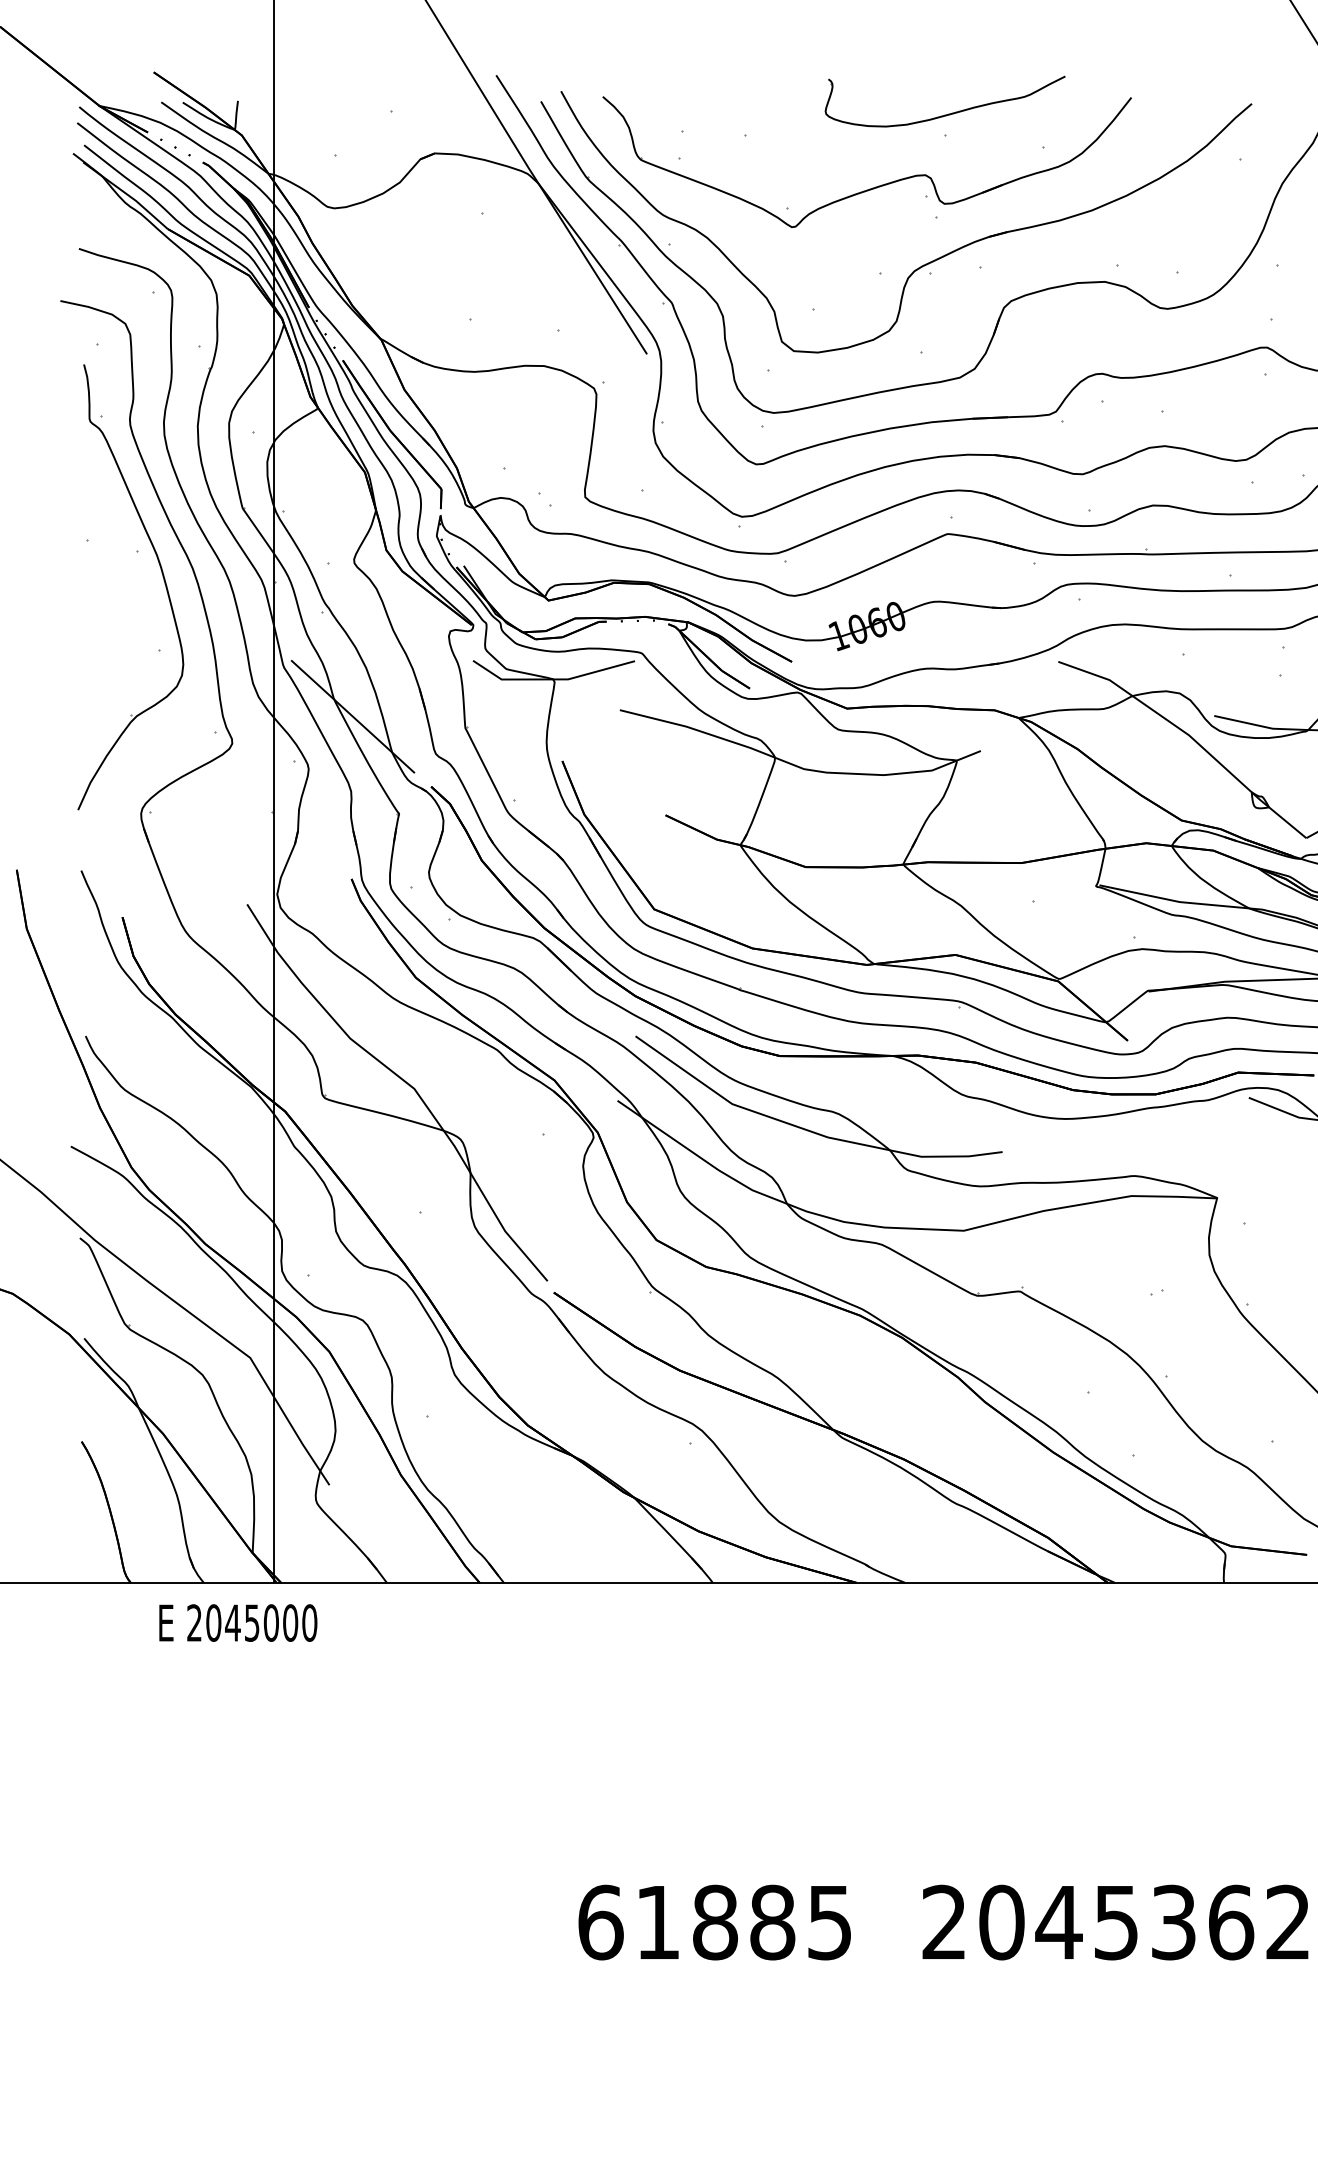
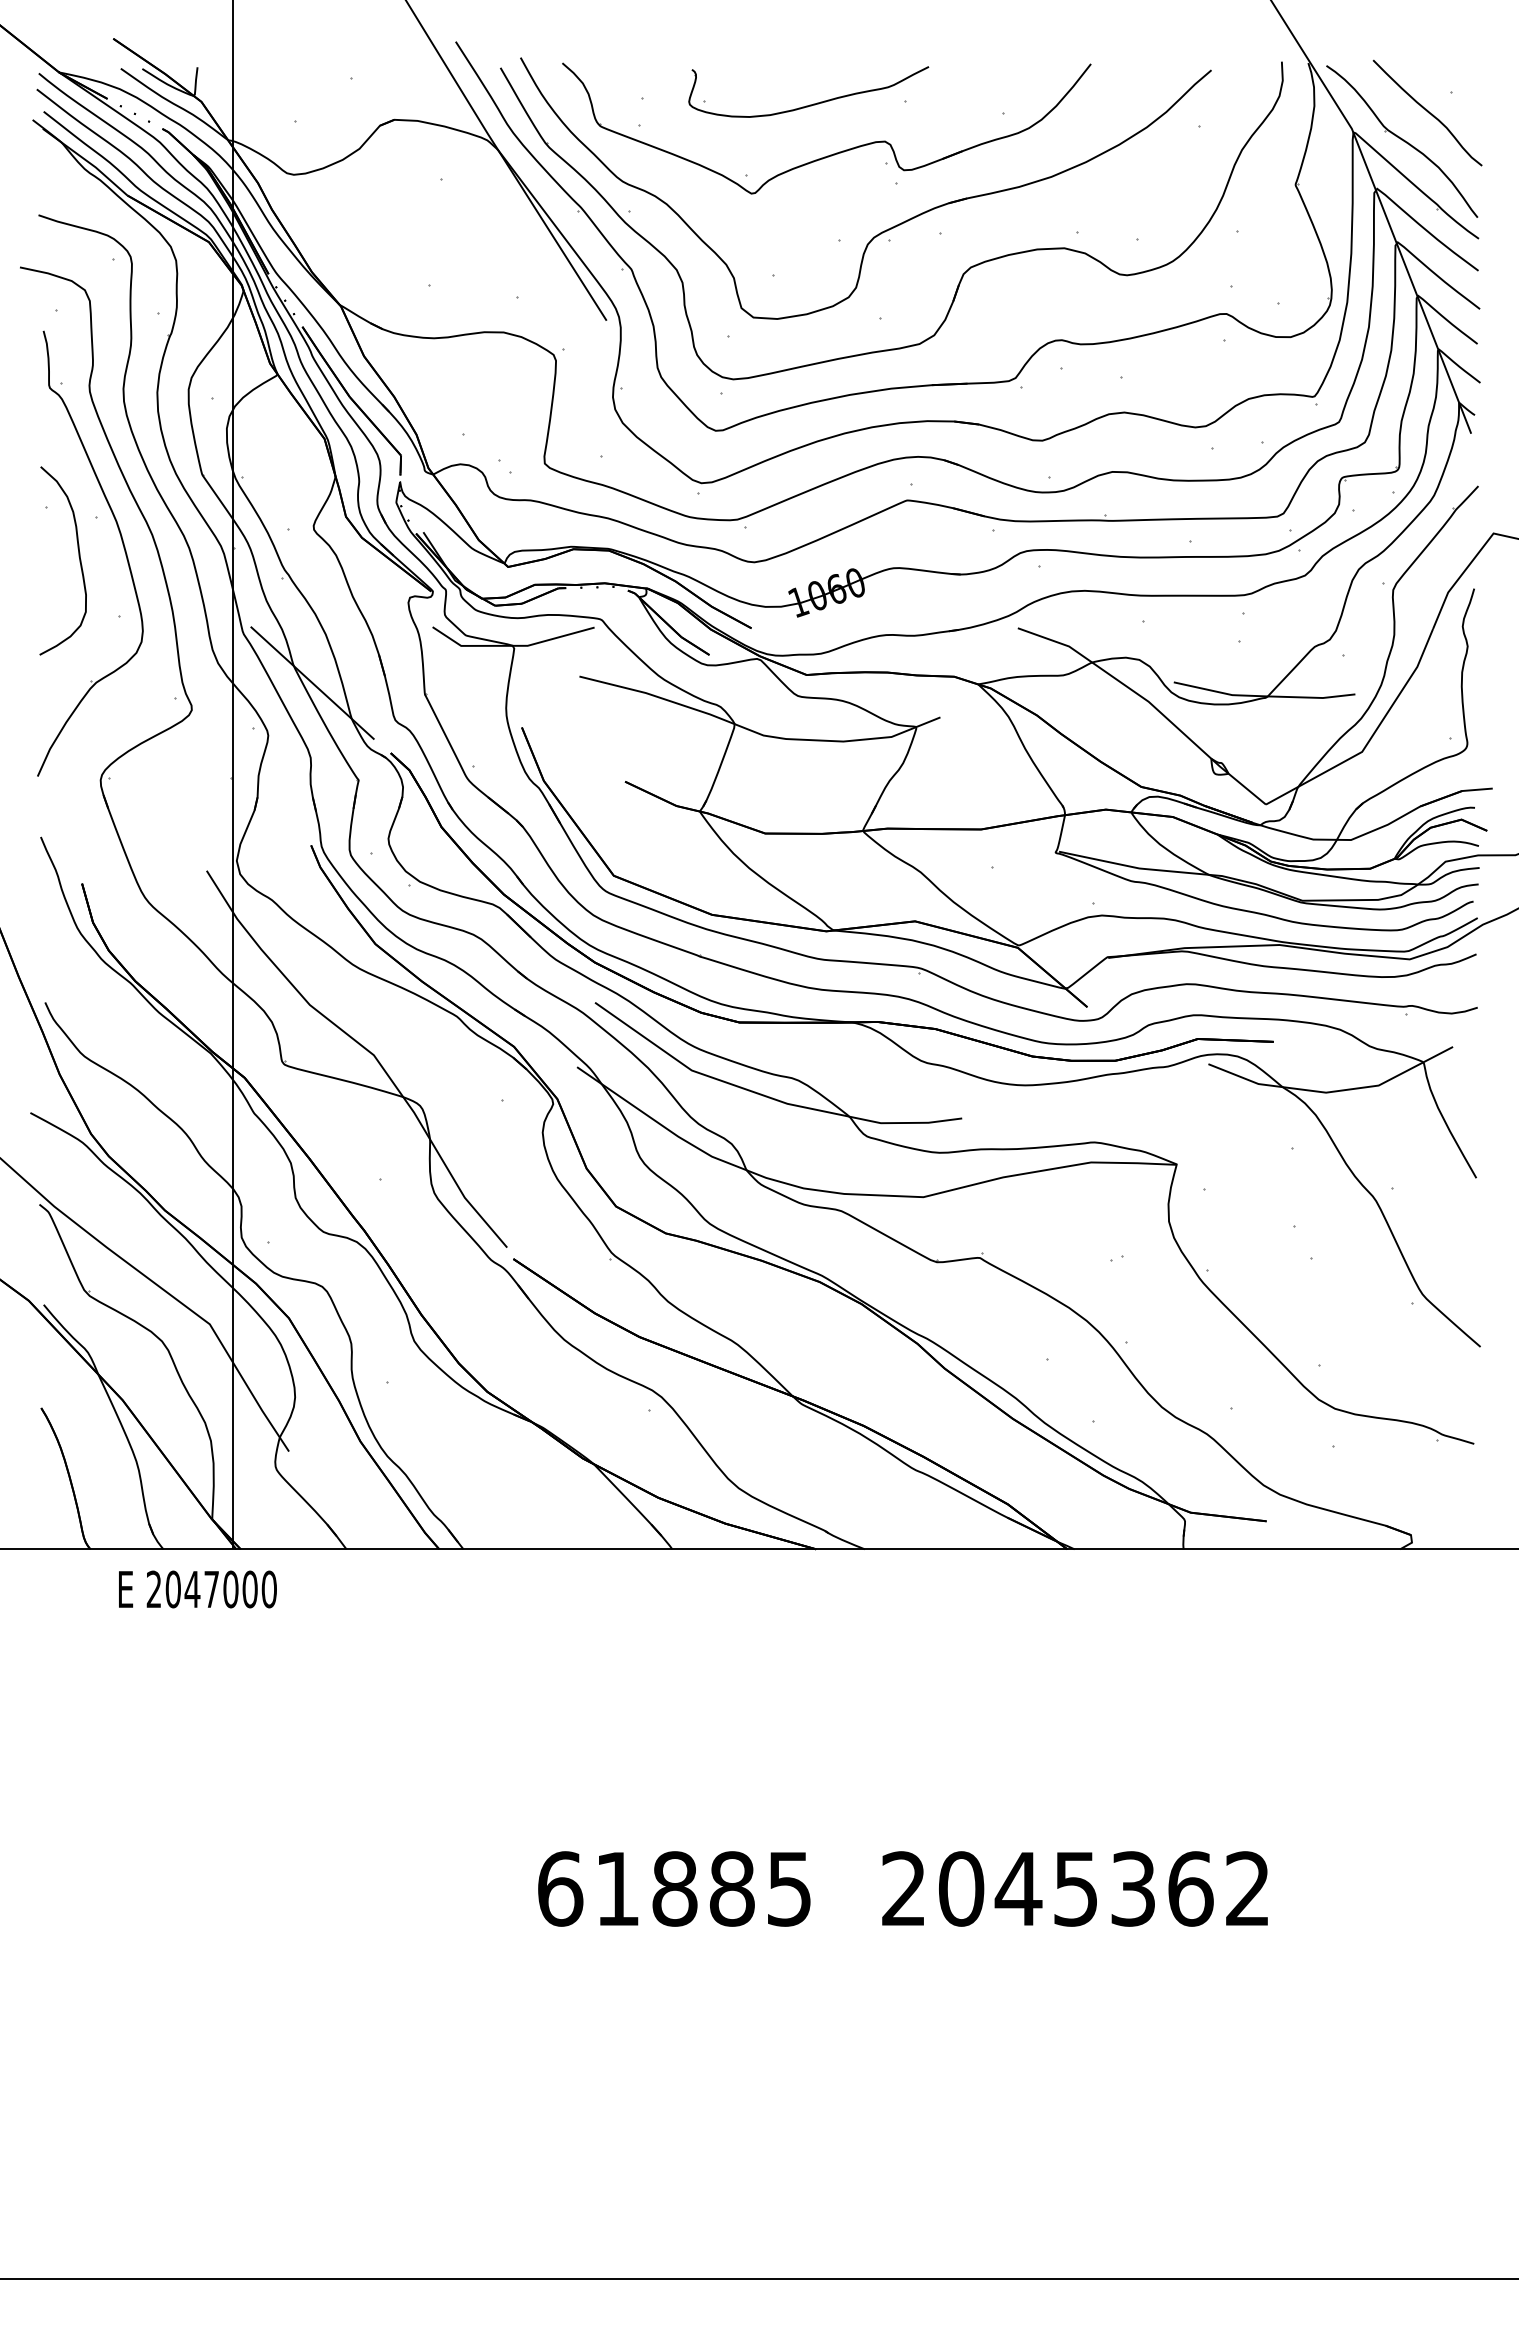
part: (949, 113) -> (813, 103), moved
curve: (118, 590) -> (78, 556), added
text: (251, 1623) -> (211, 1589), 2045000 -> 2047000

